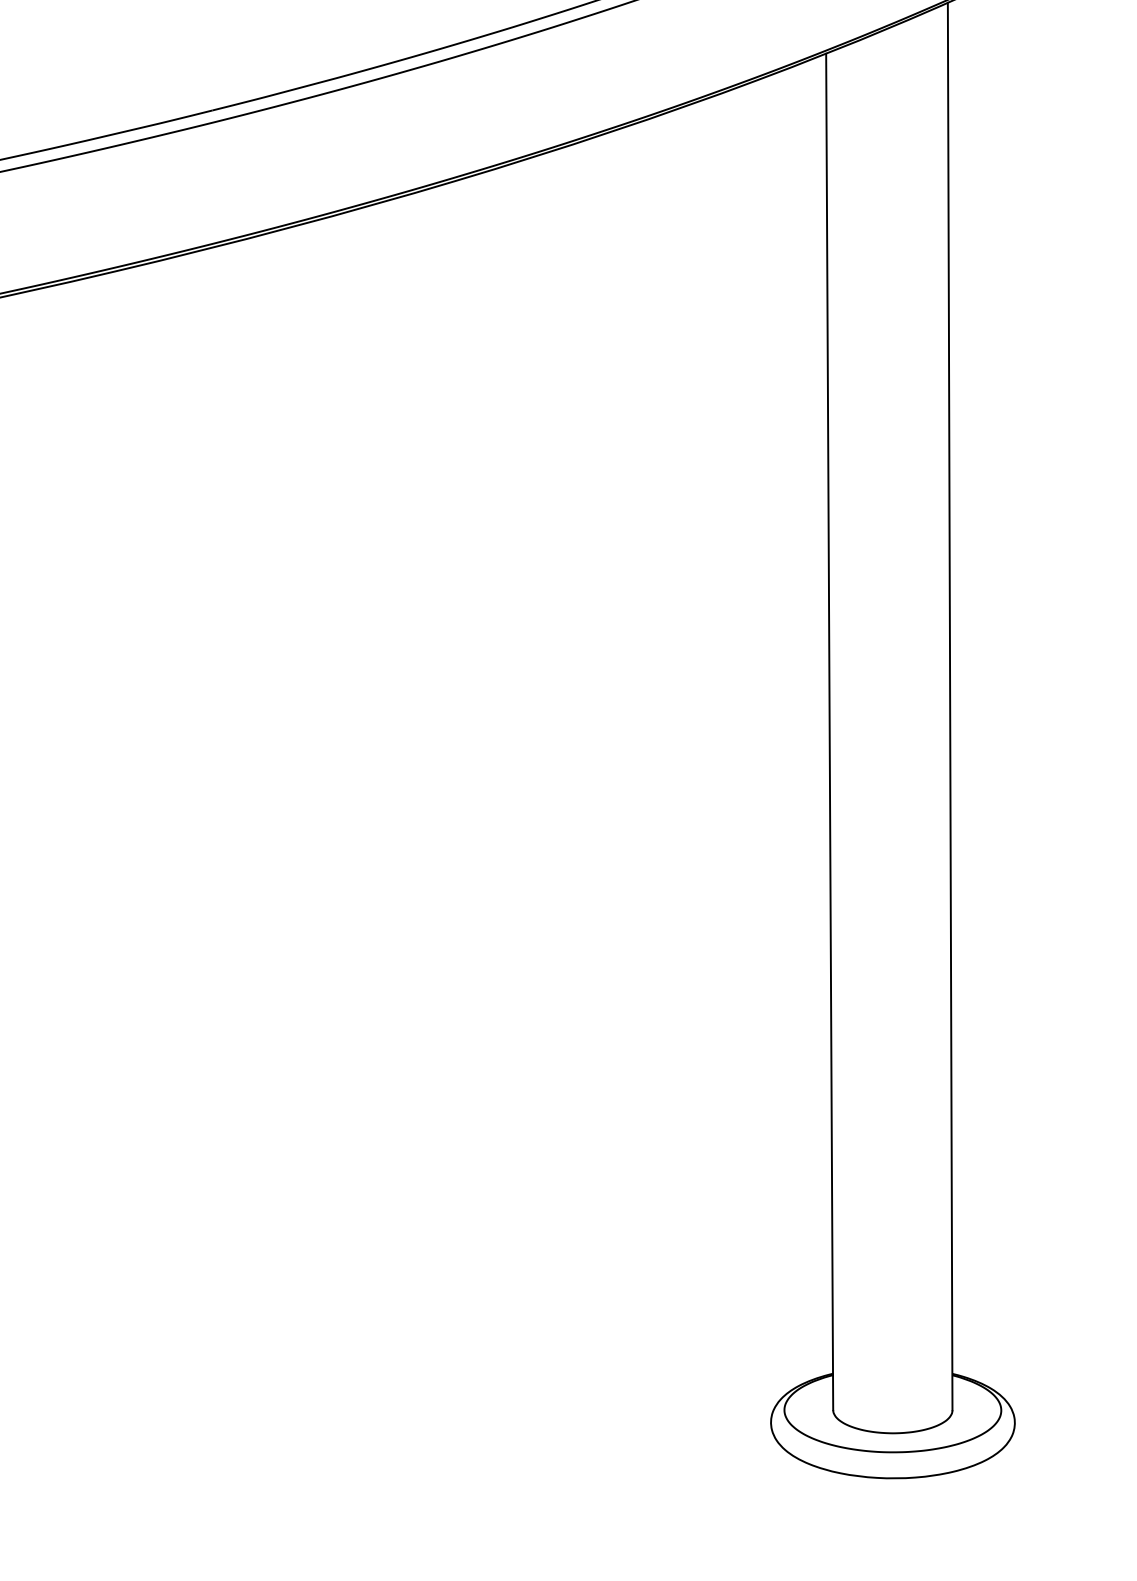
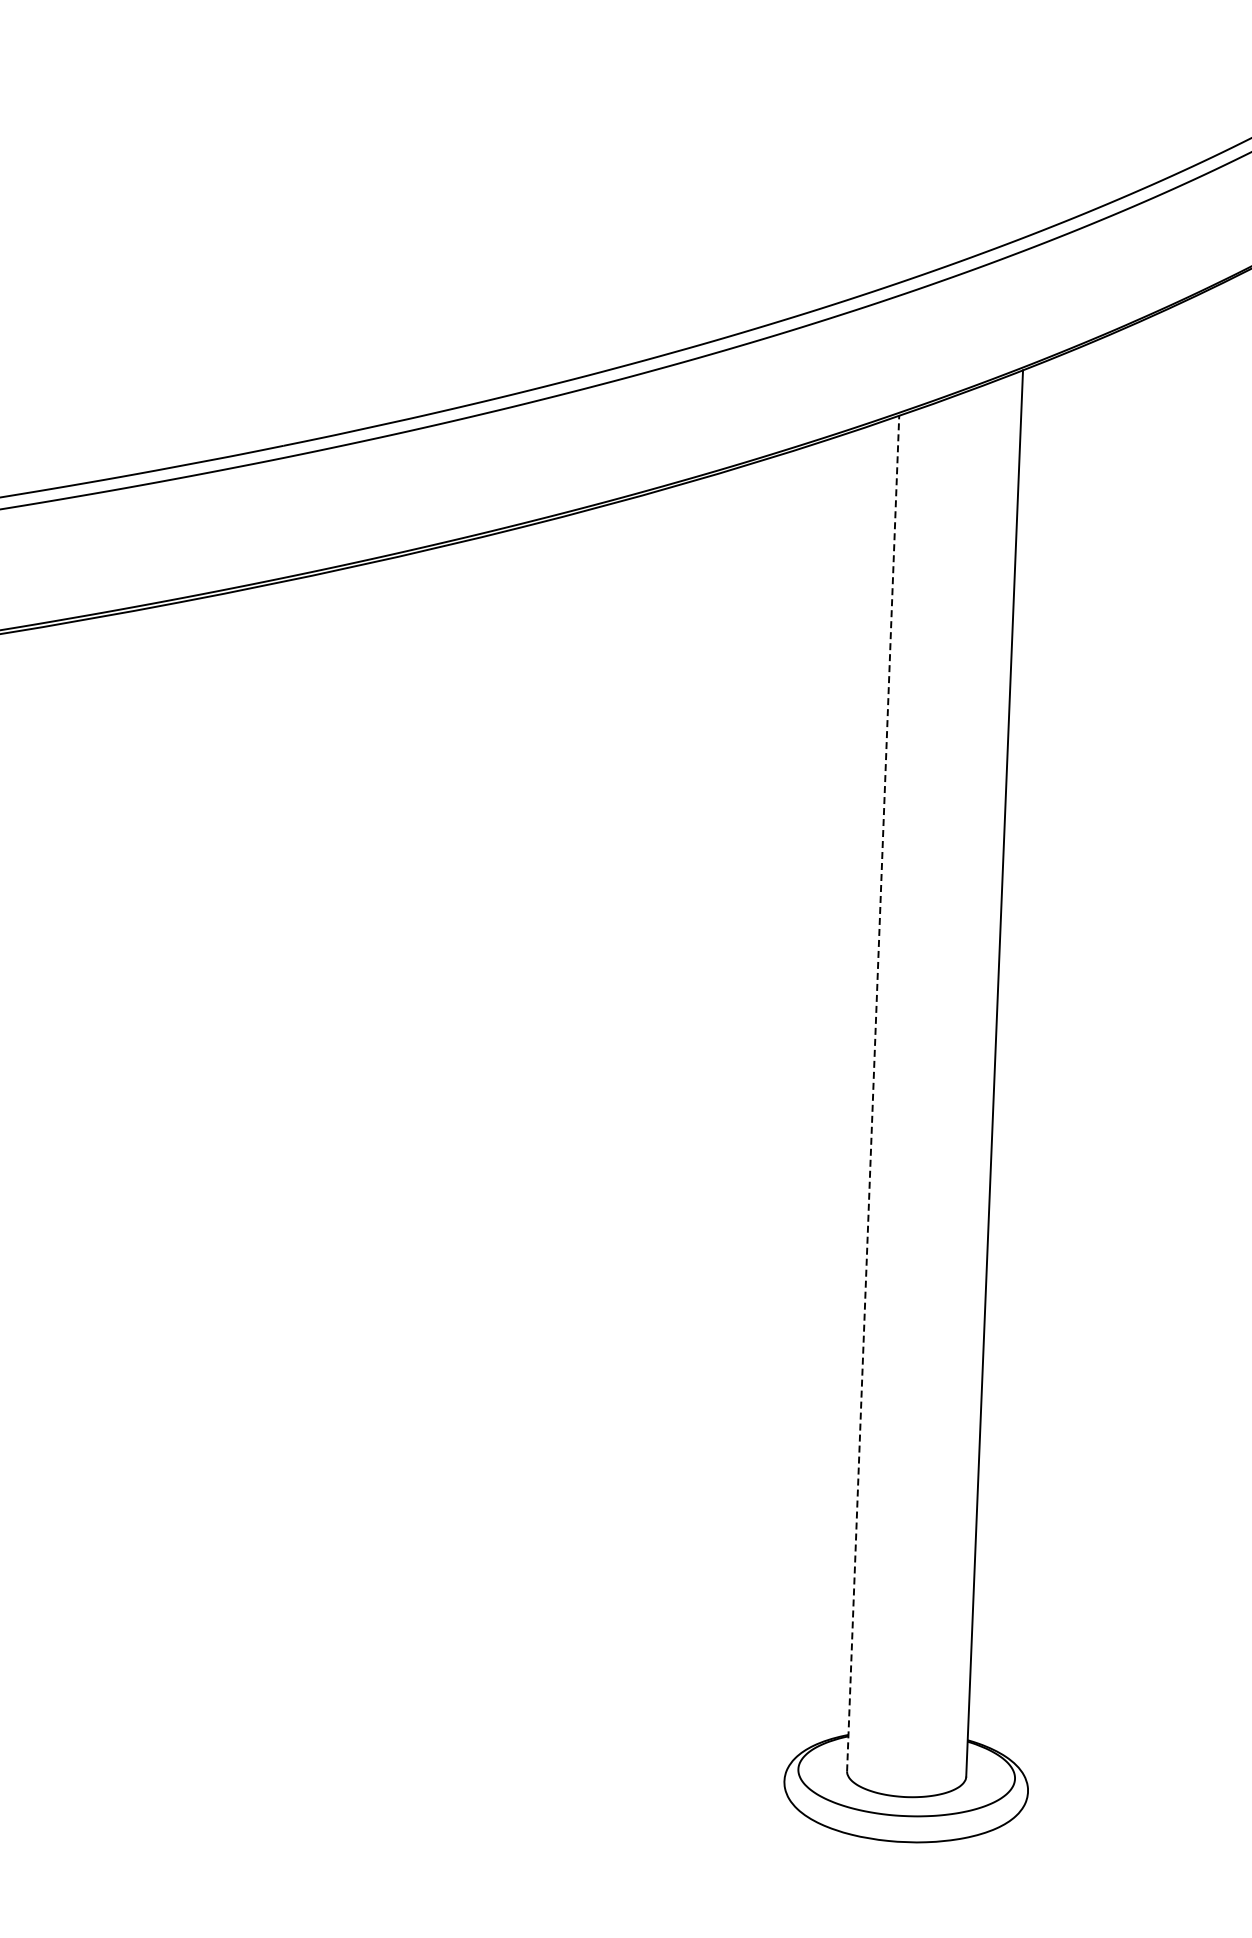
line: (830, 731) -> (873, 1093), solid -> dashed

